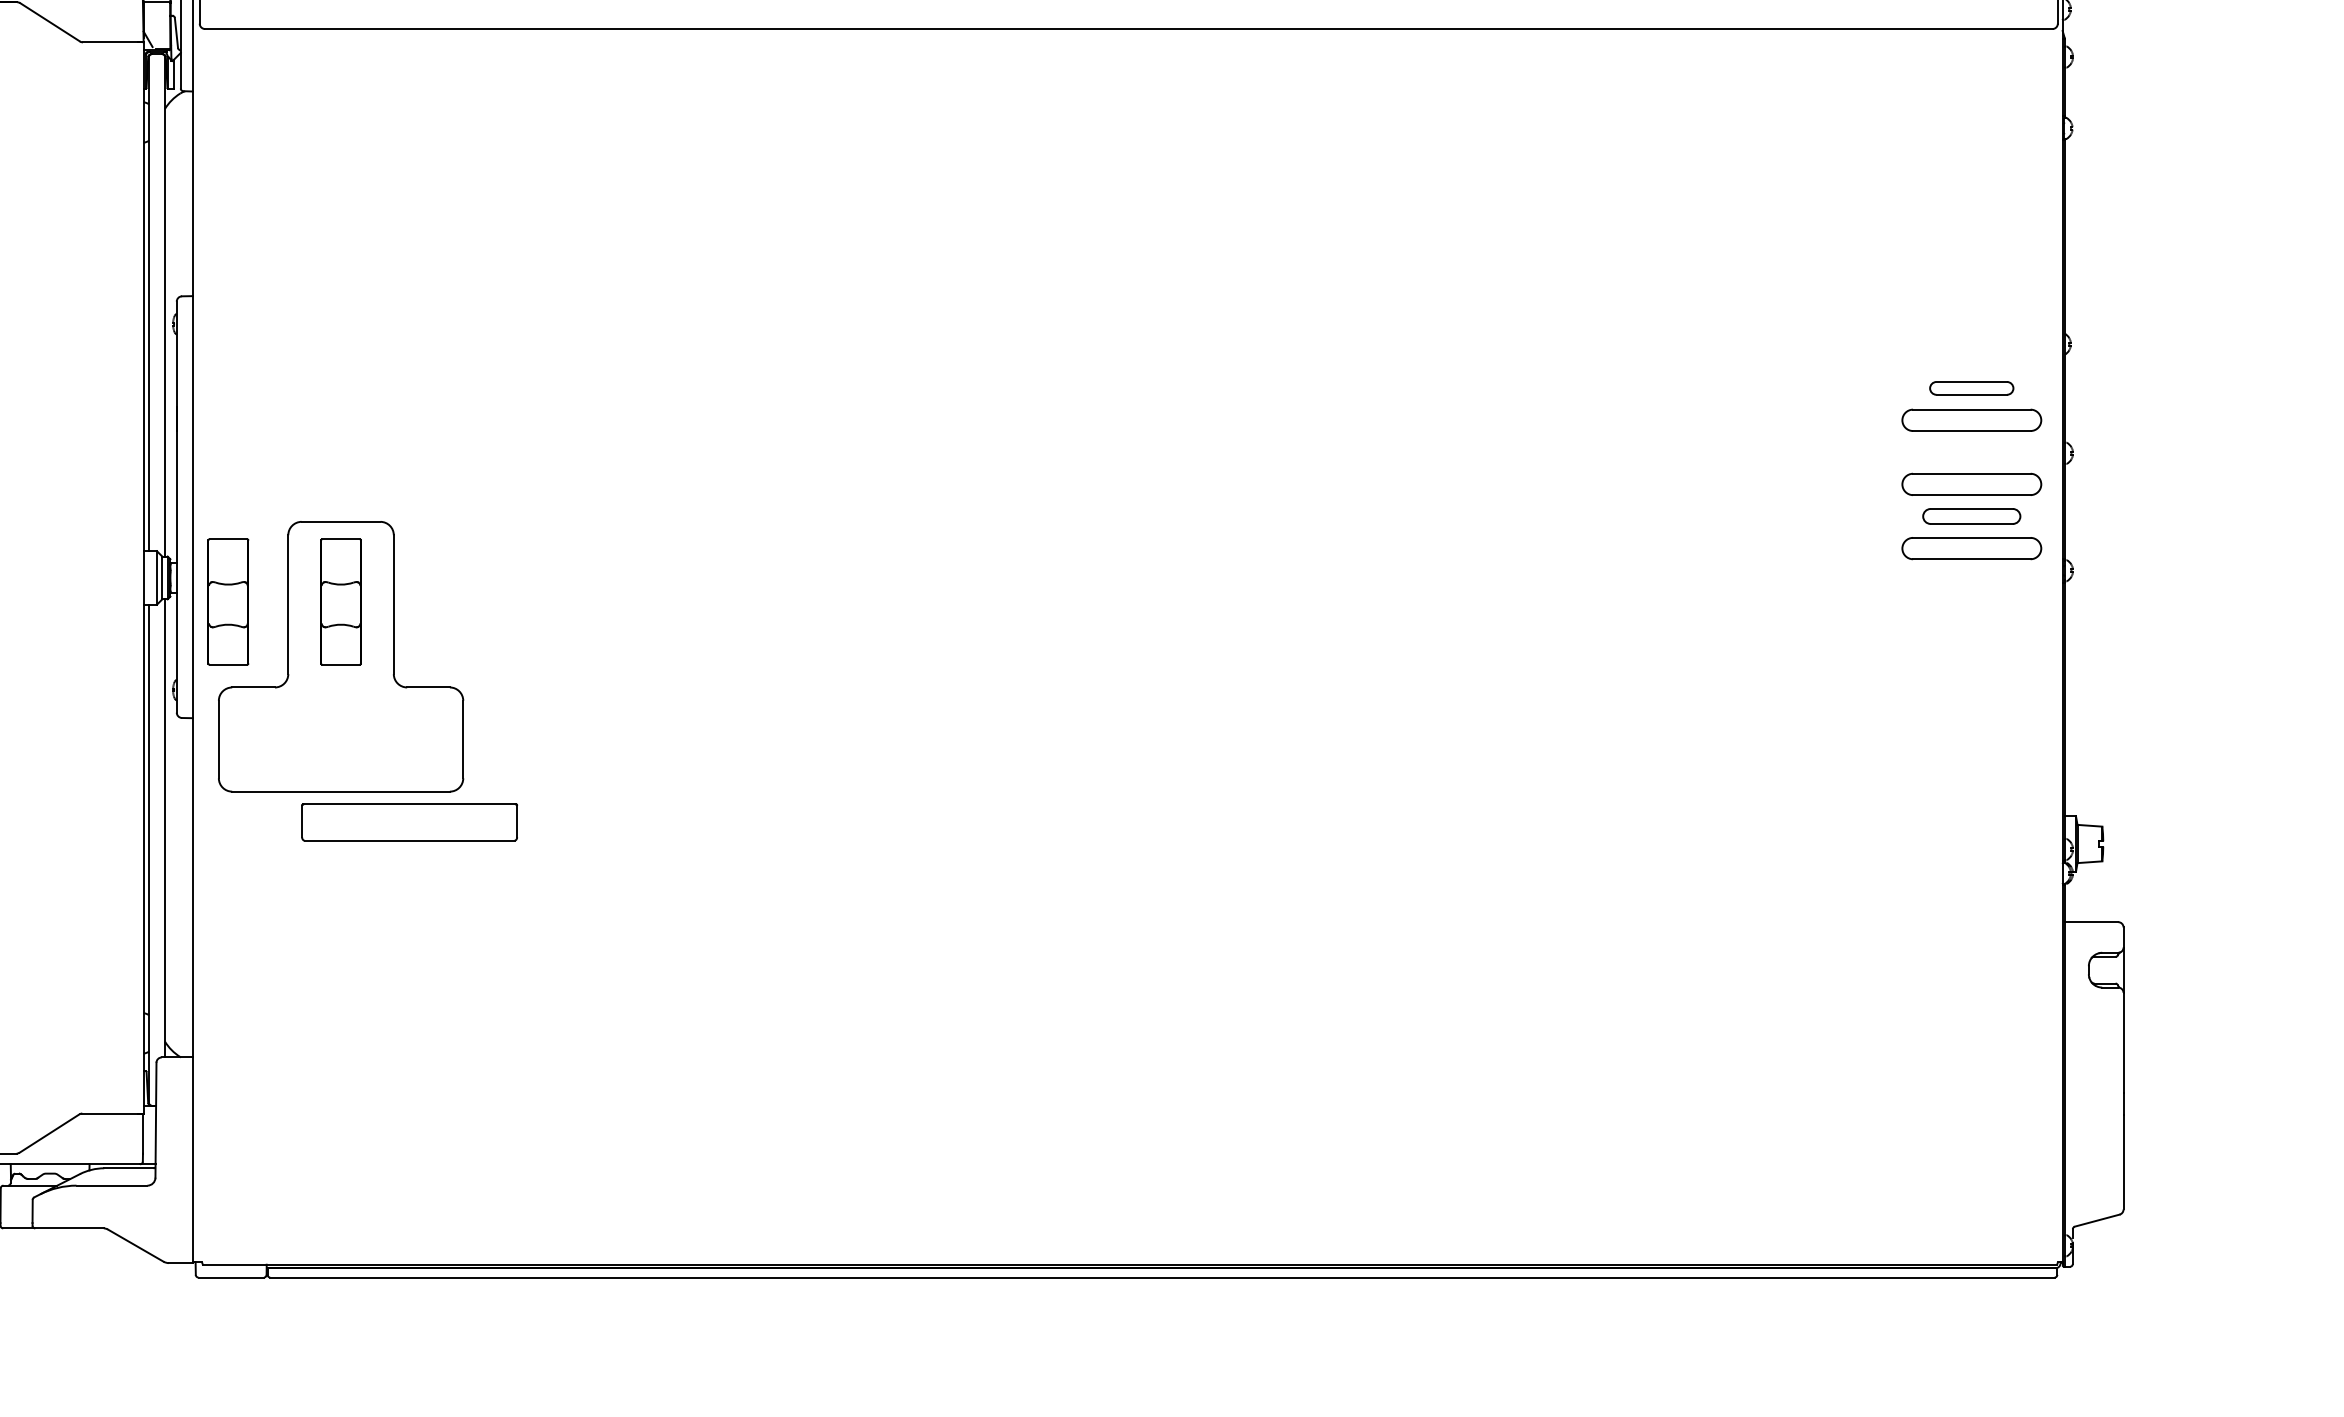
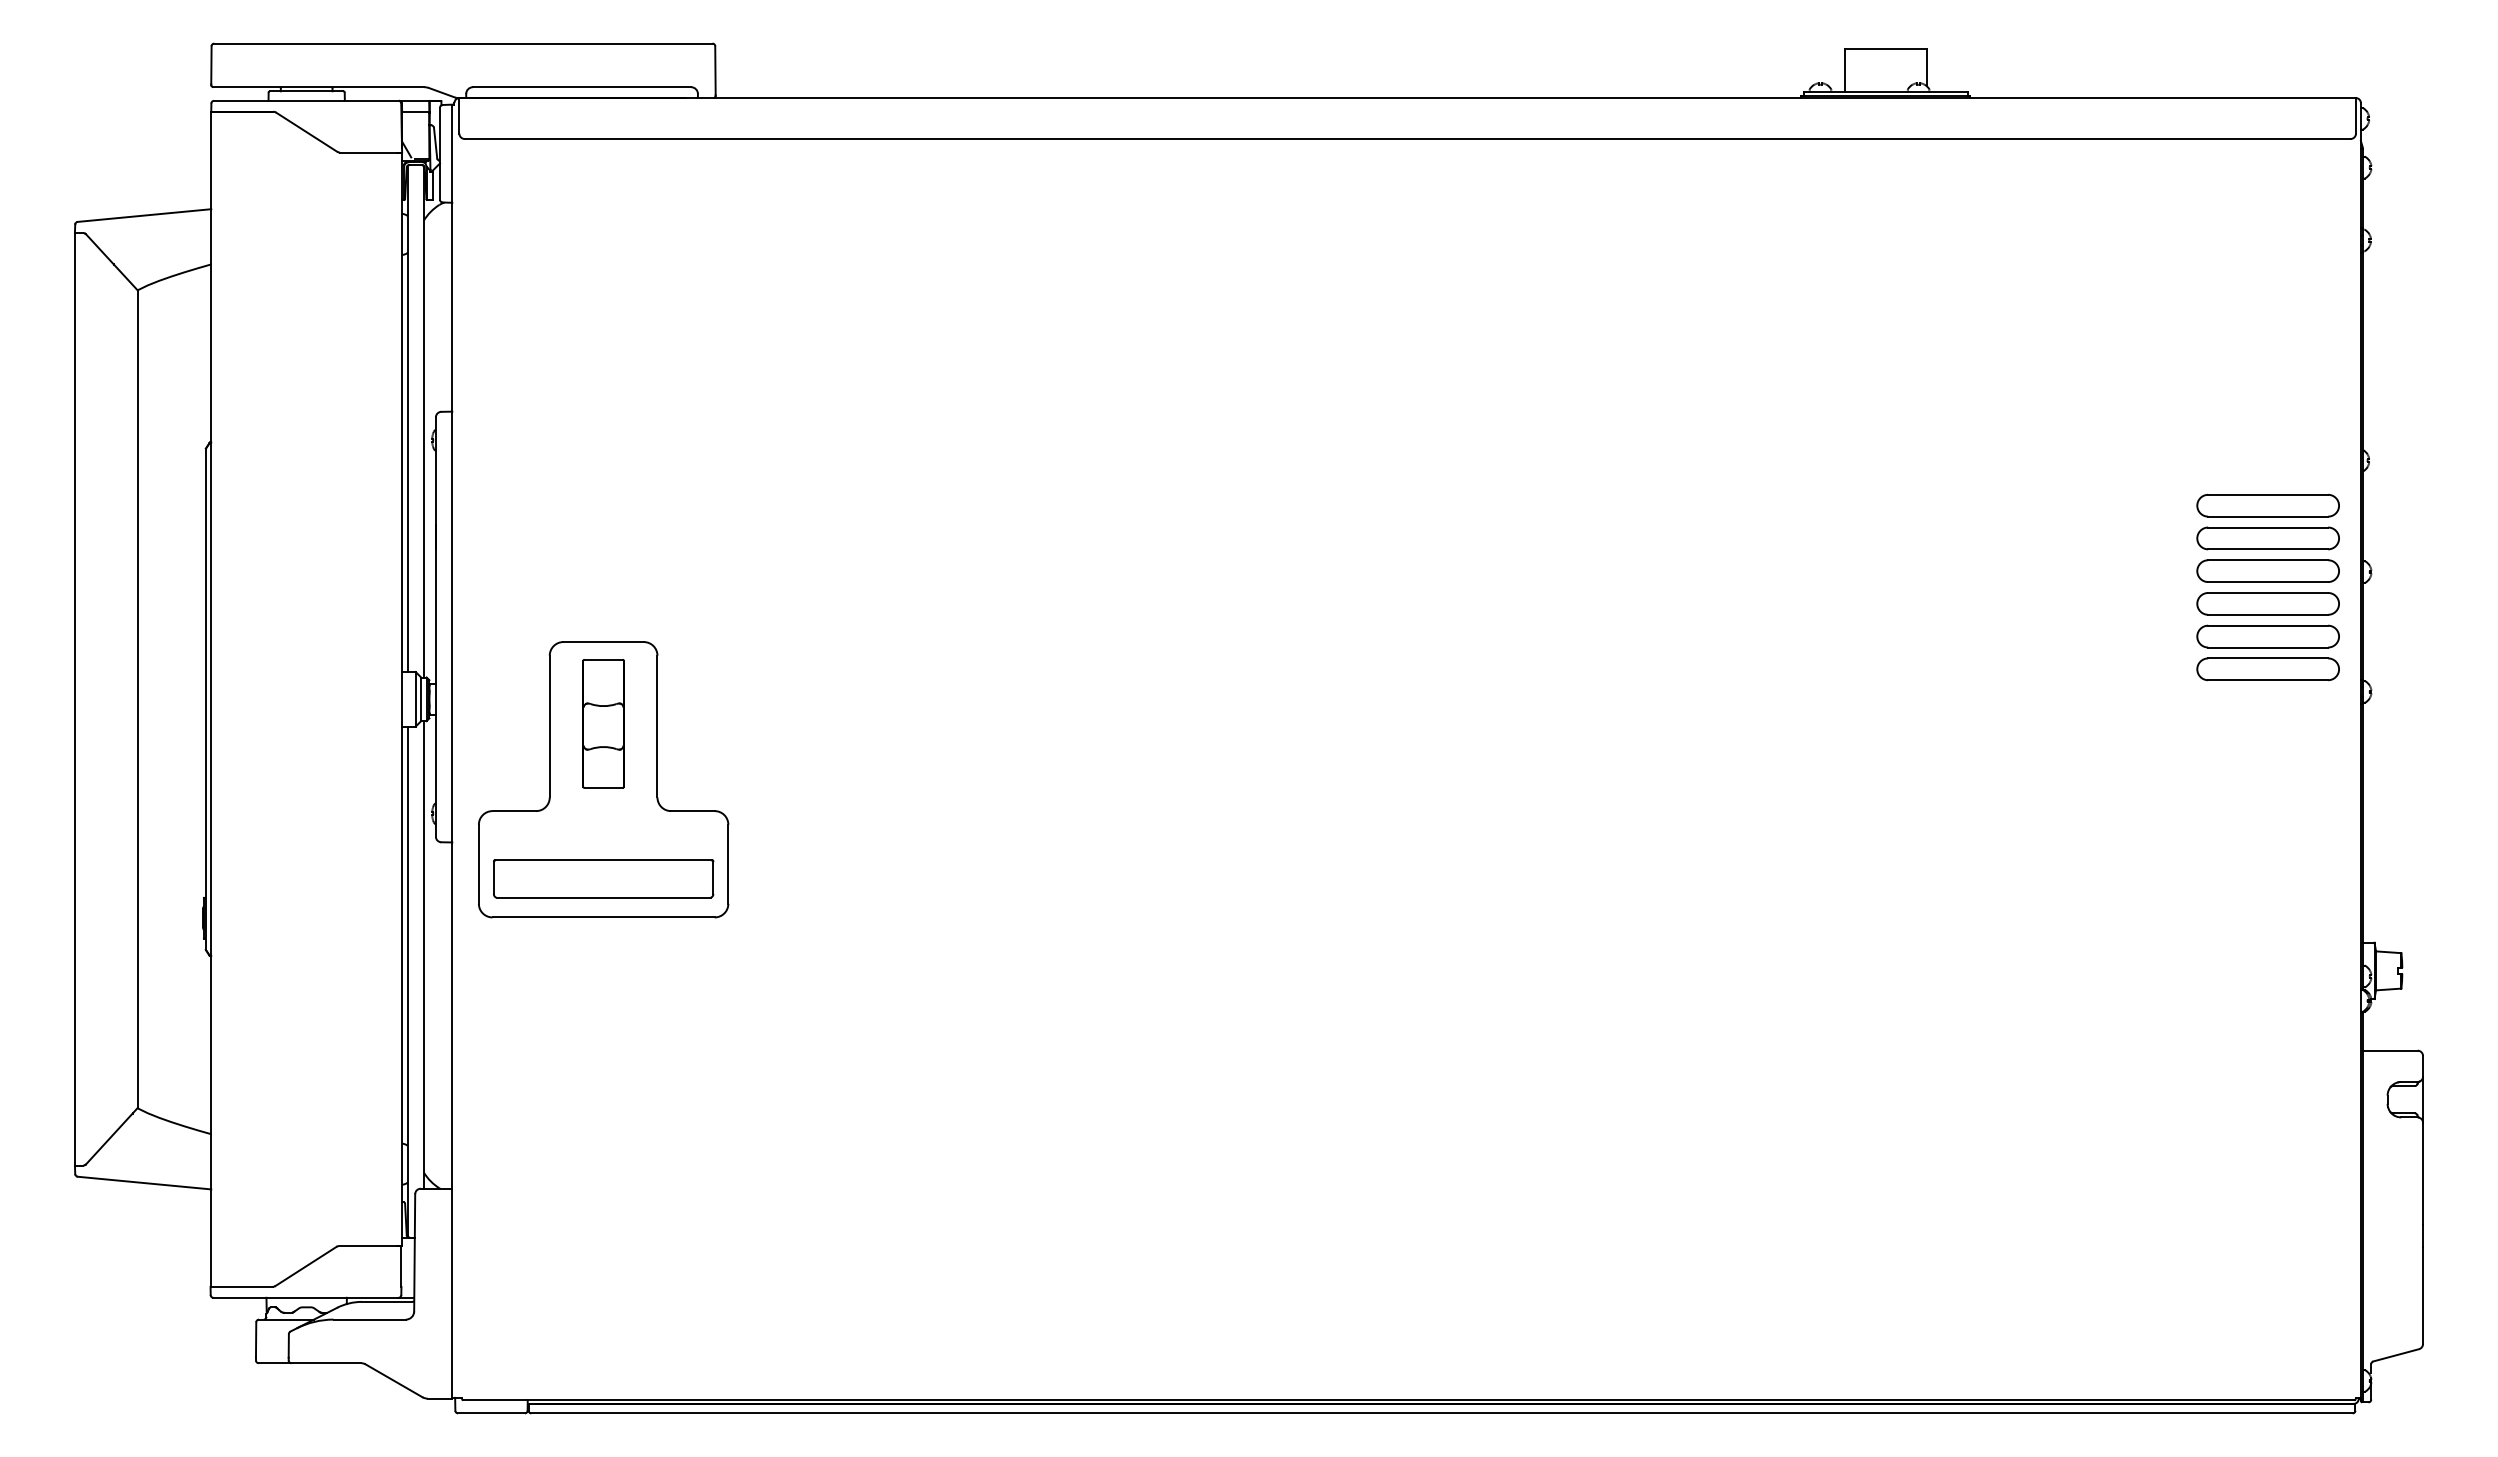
part: (1971, 388) -> (2267, 505), size x1.67
part: (1971, 451) -> (2267, 570), added
part: (1971, 516) -> (2267, 636), size x1.43
part: (228, 601) -> (488, 723), removed
part: (409, 822) -> (603, 878), moved

